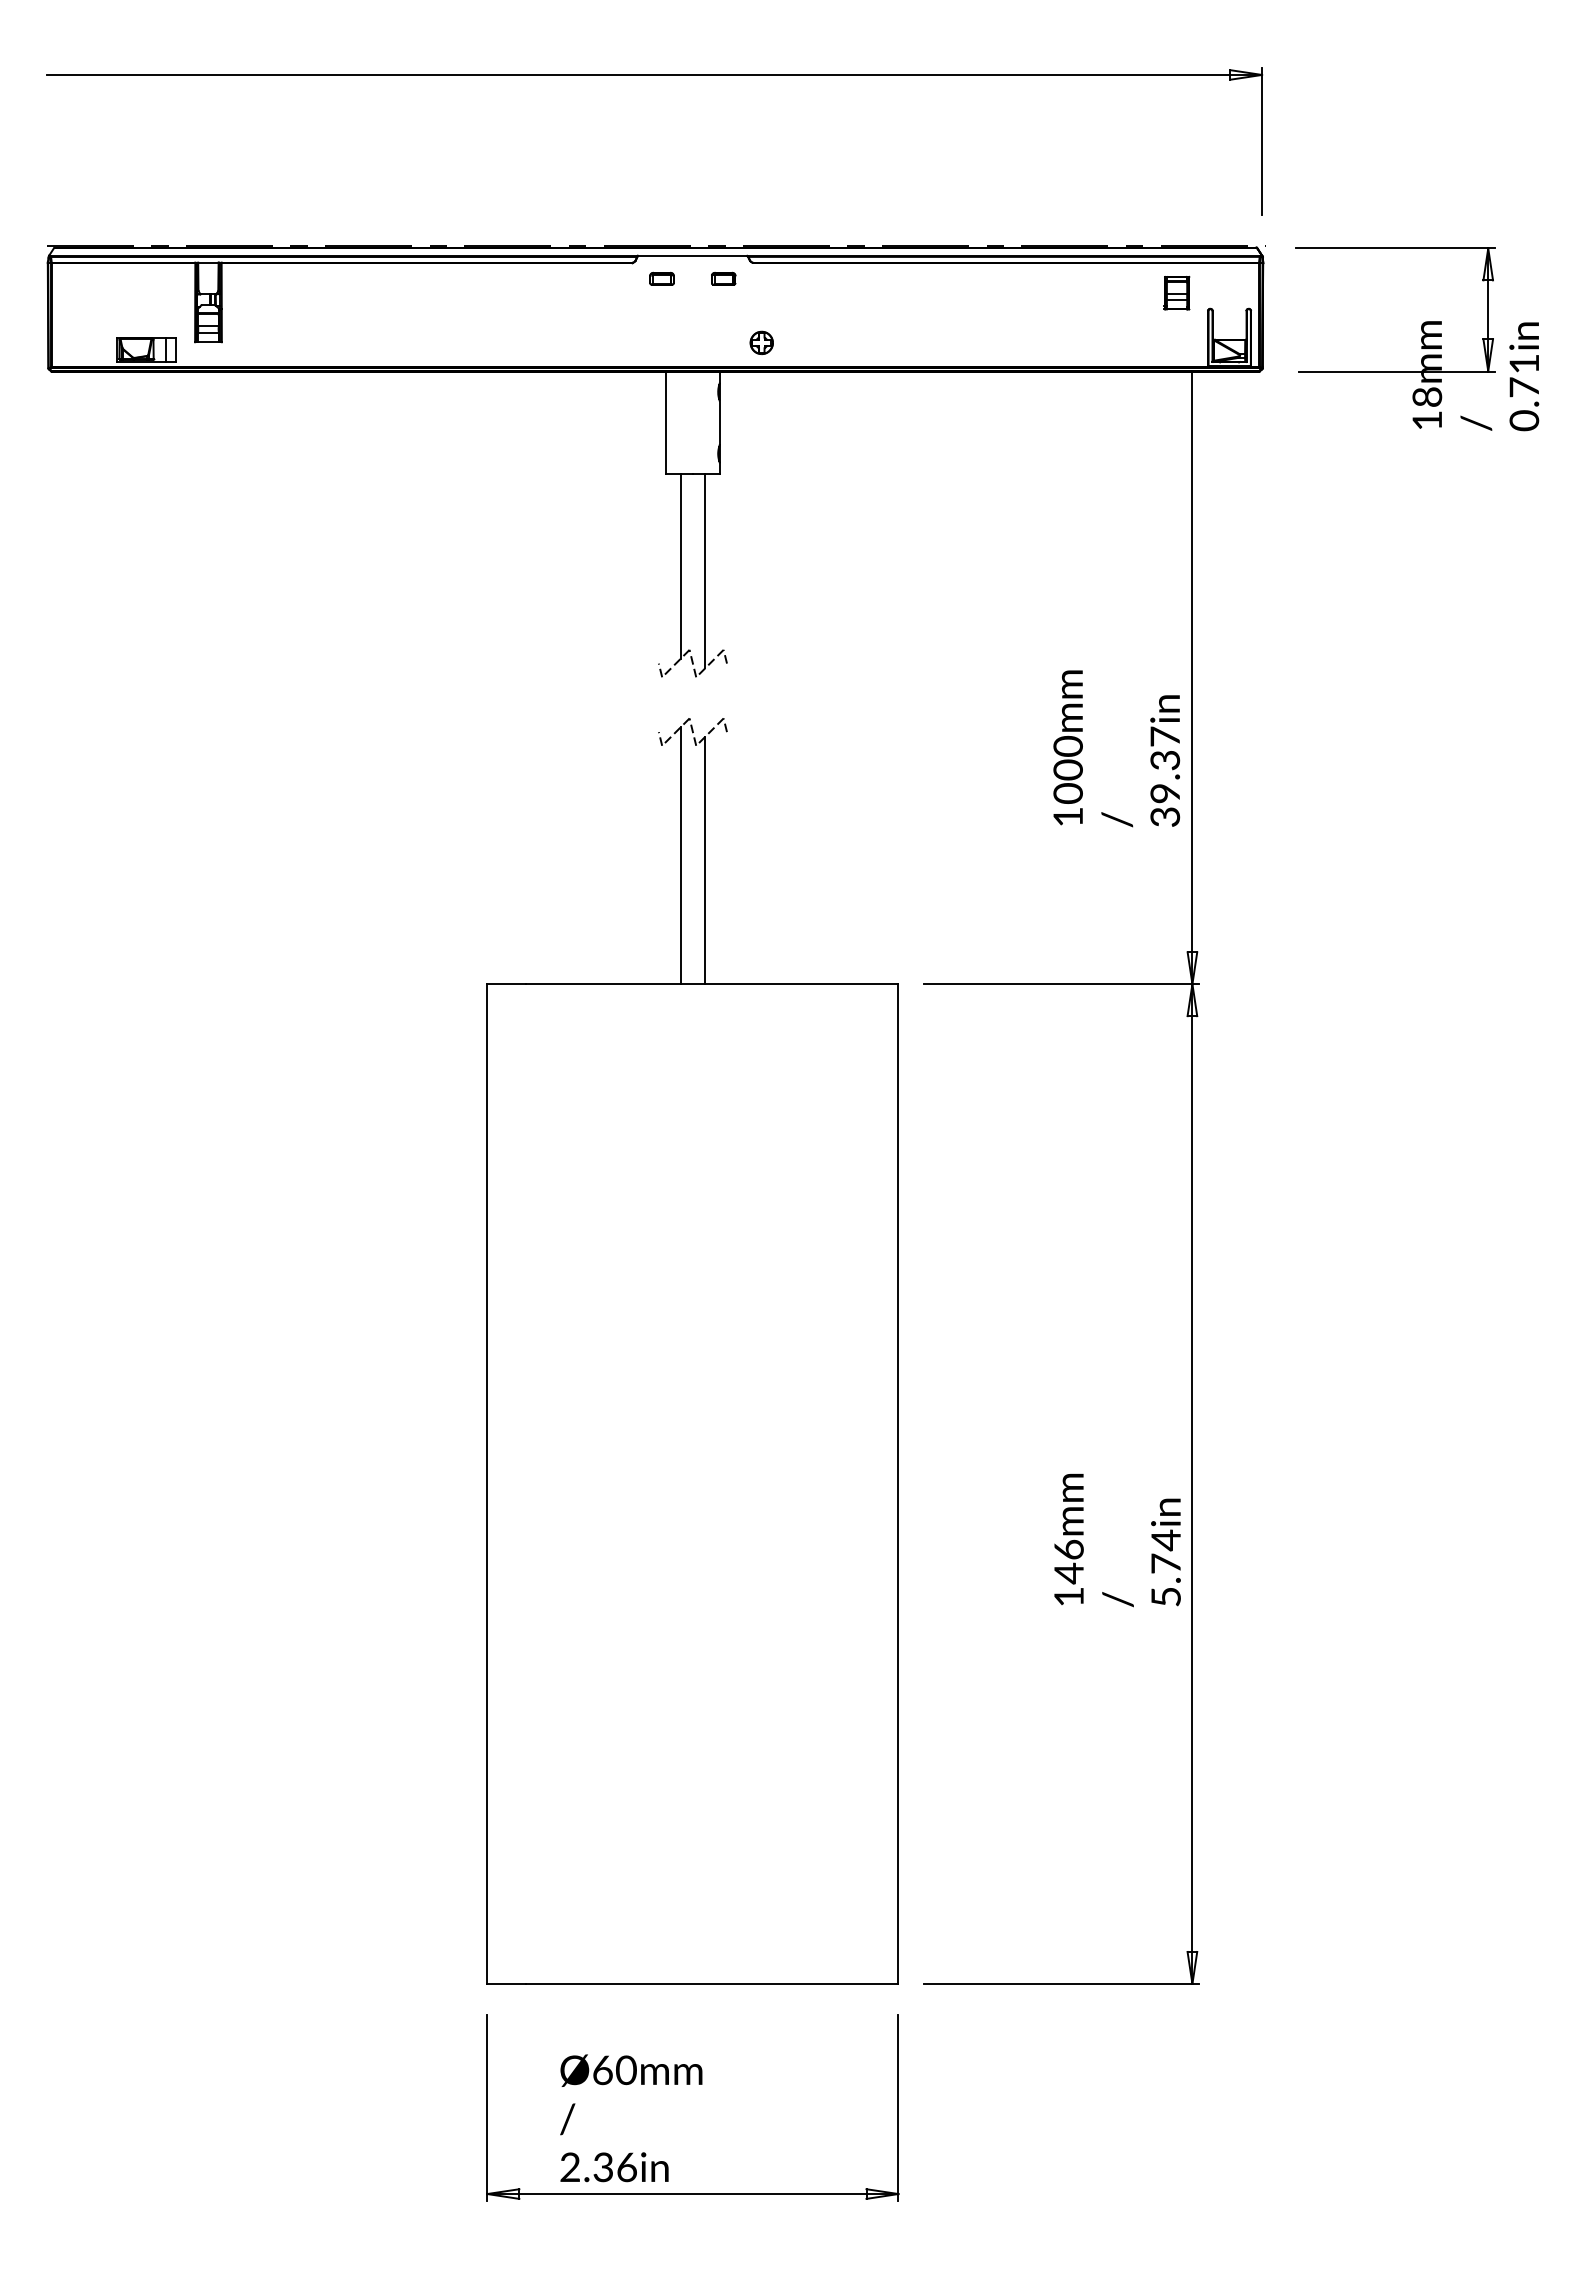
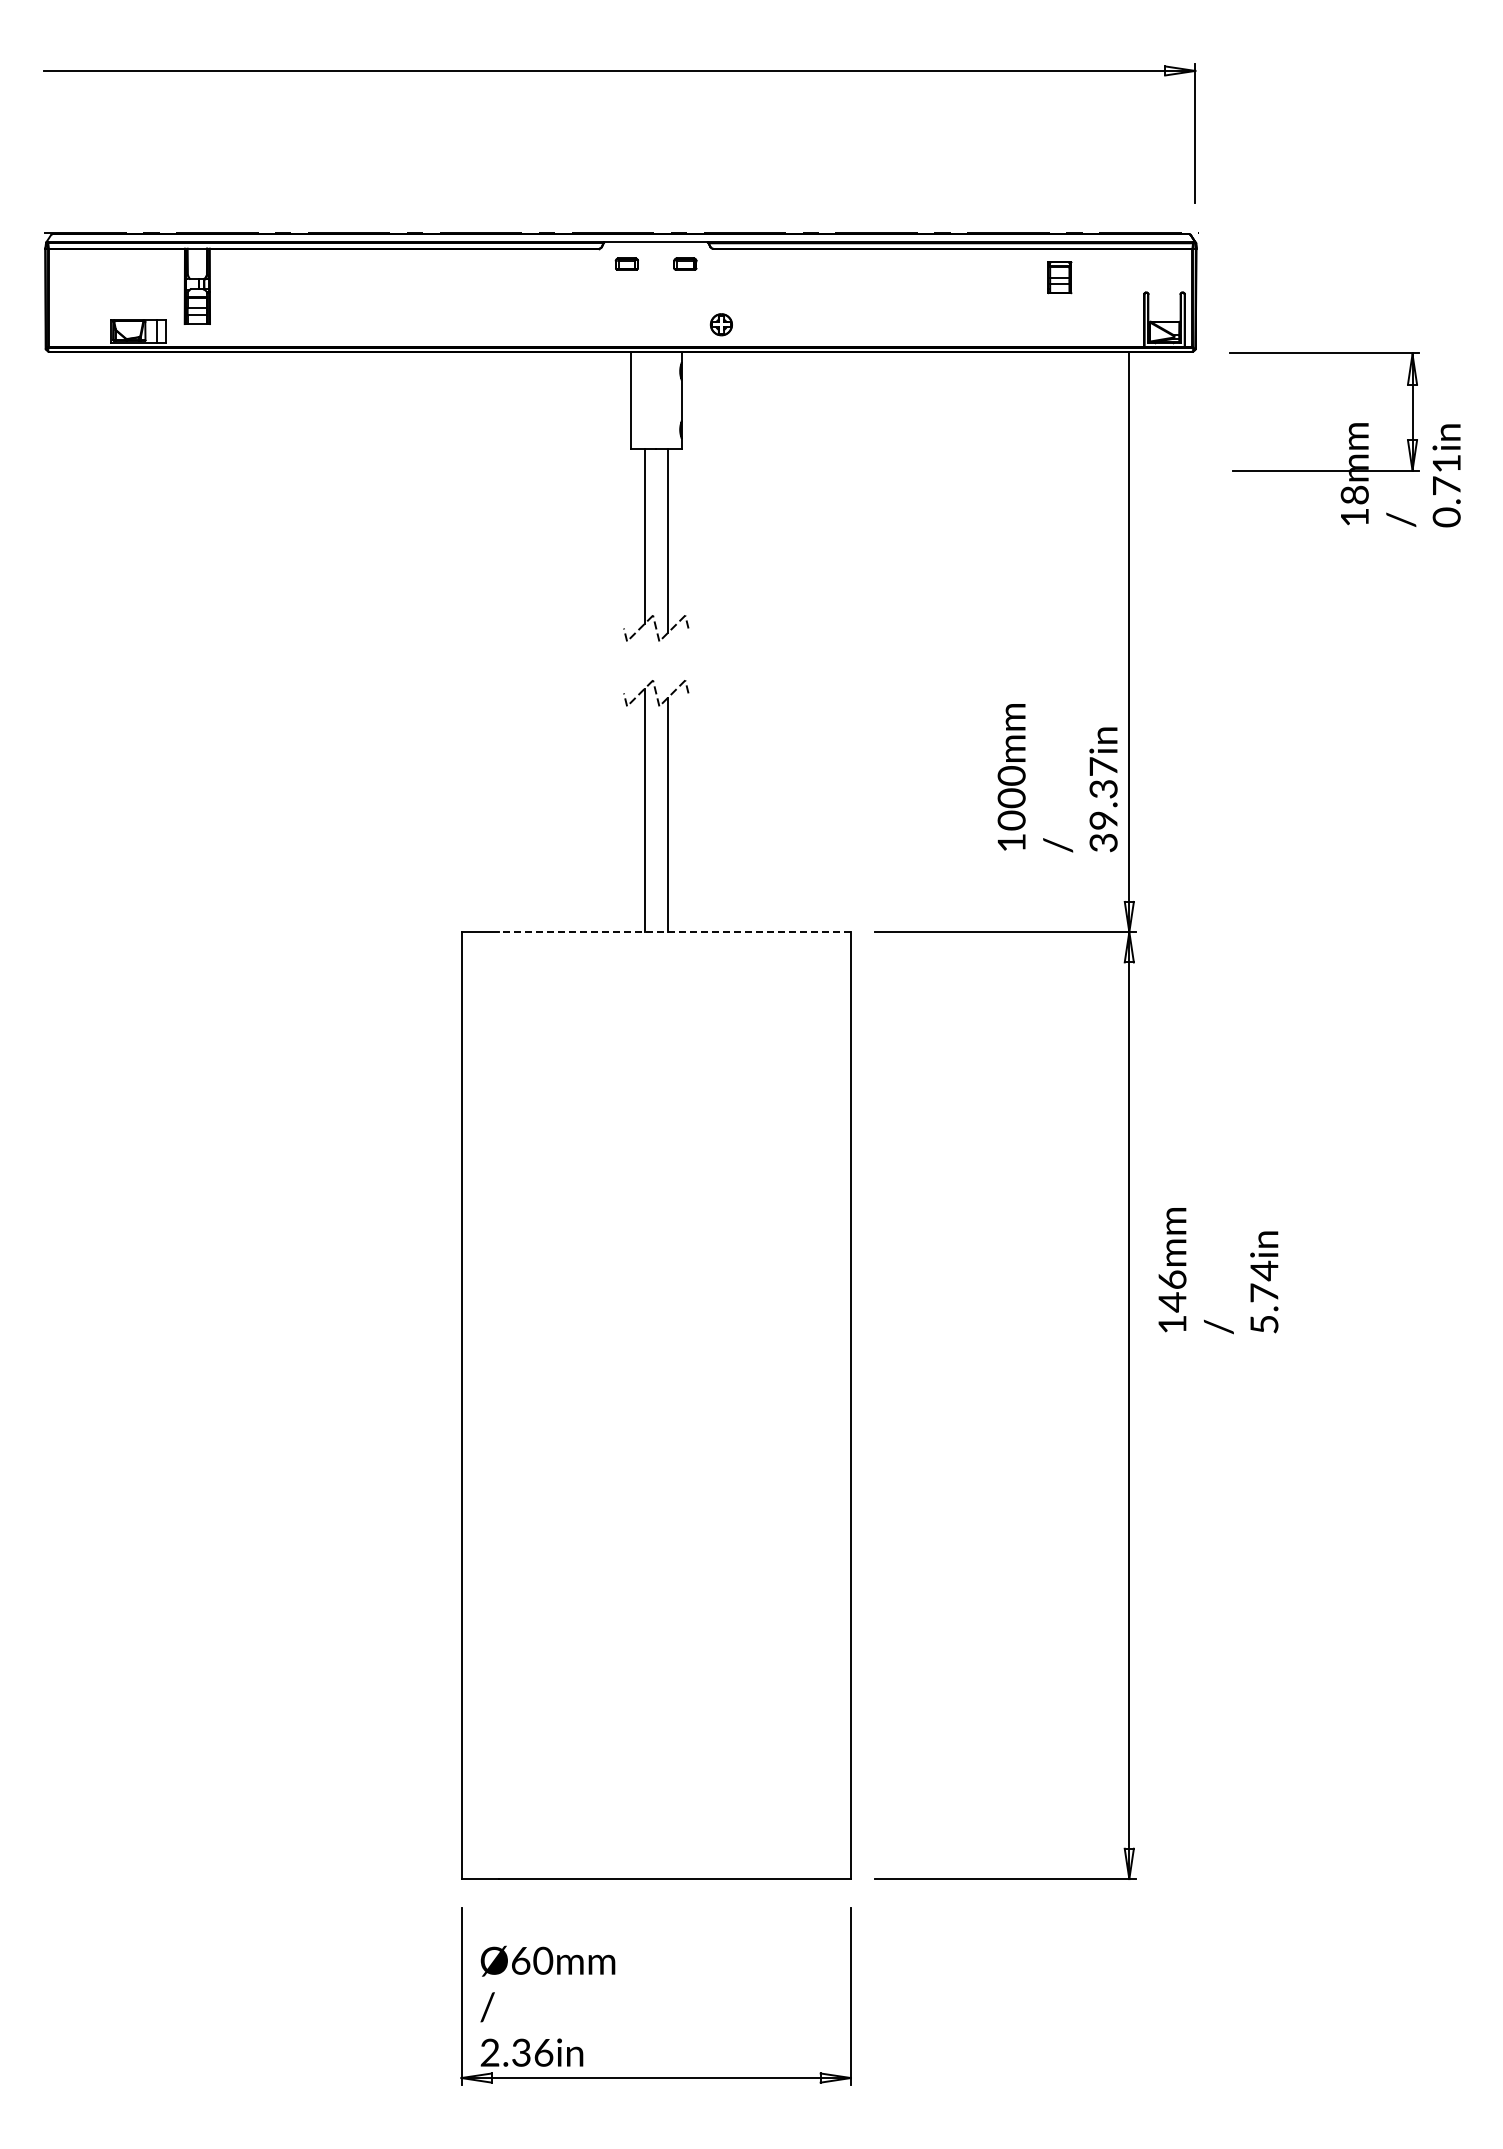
part: (1176, 293) -> (1059, 277), moved
part: (1416, 338) -> (1344, 439), moved
text: (1116, 749) -> (1057, 778), moved
line: (712, 984) -> (674, 932), solid -> dashed
text: (1117, 1540) -> (1218, 1271), moved
text: (630, 2117) -> (547, 2005), moved

